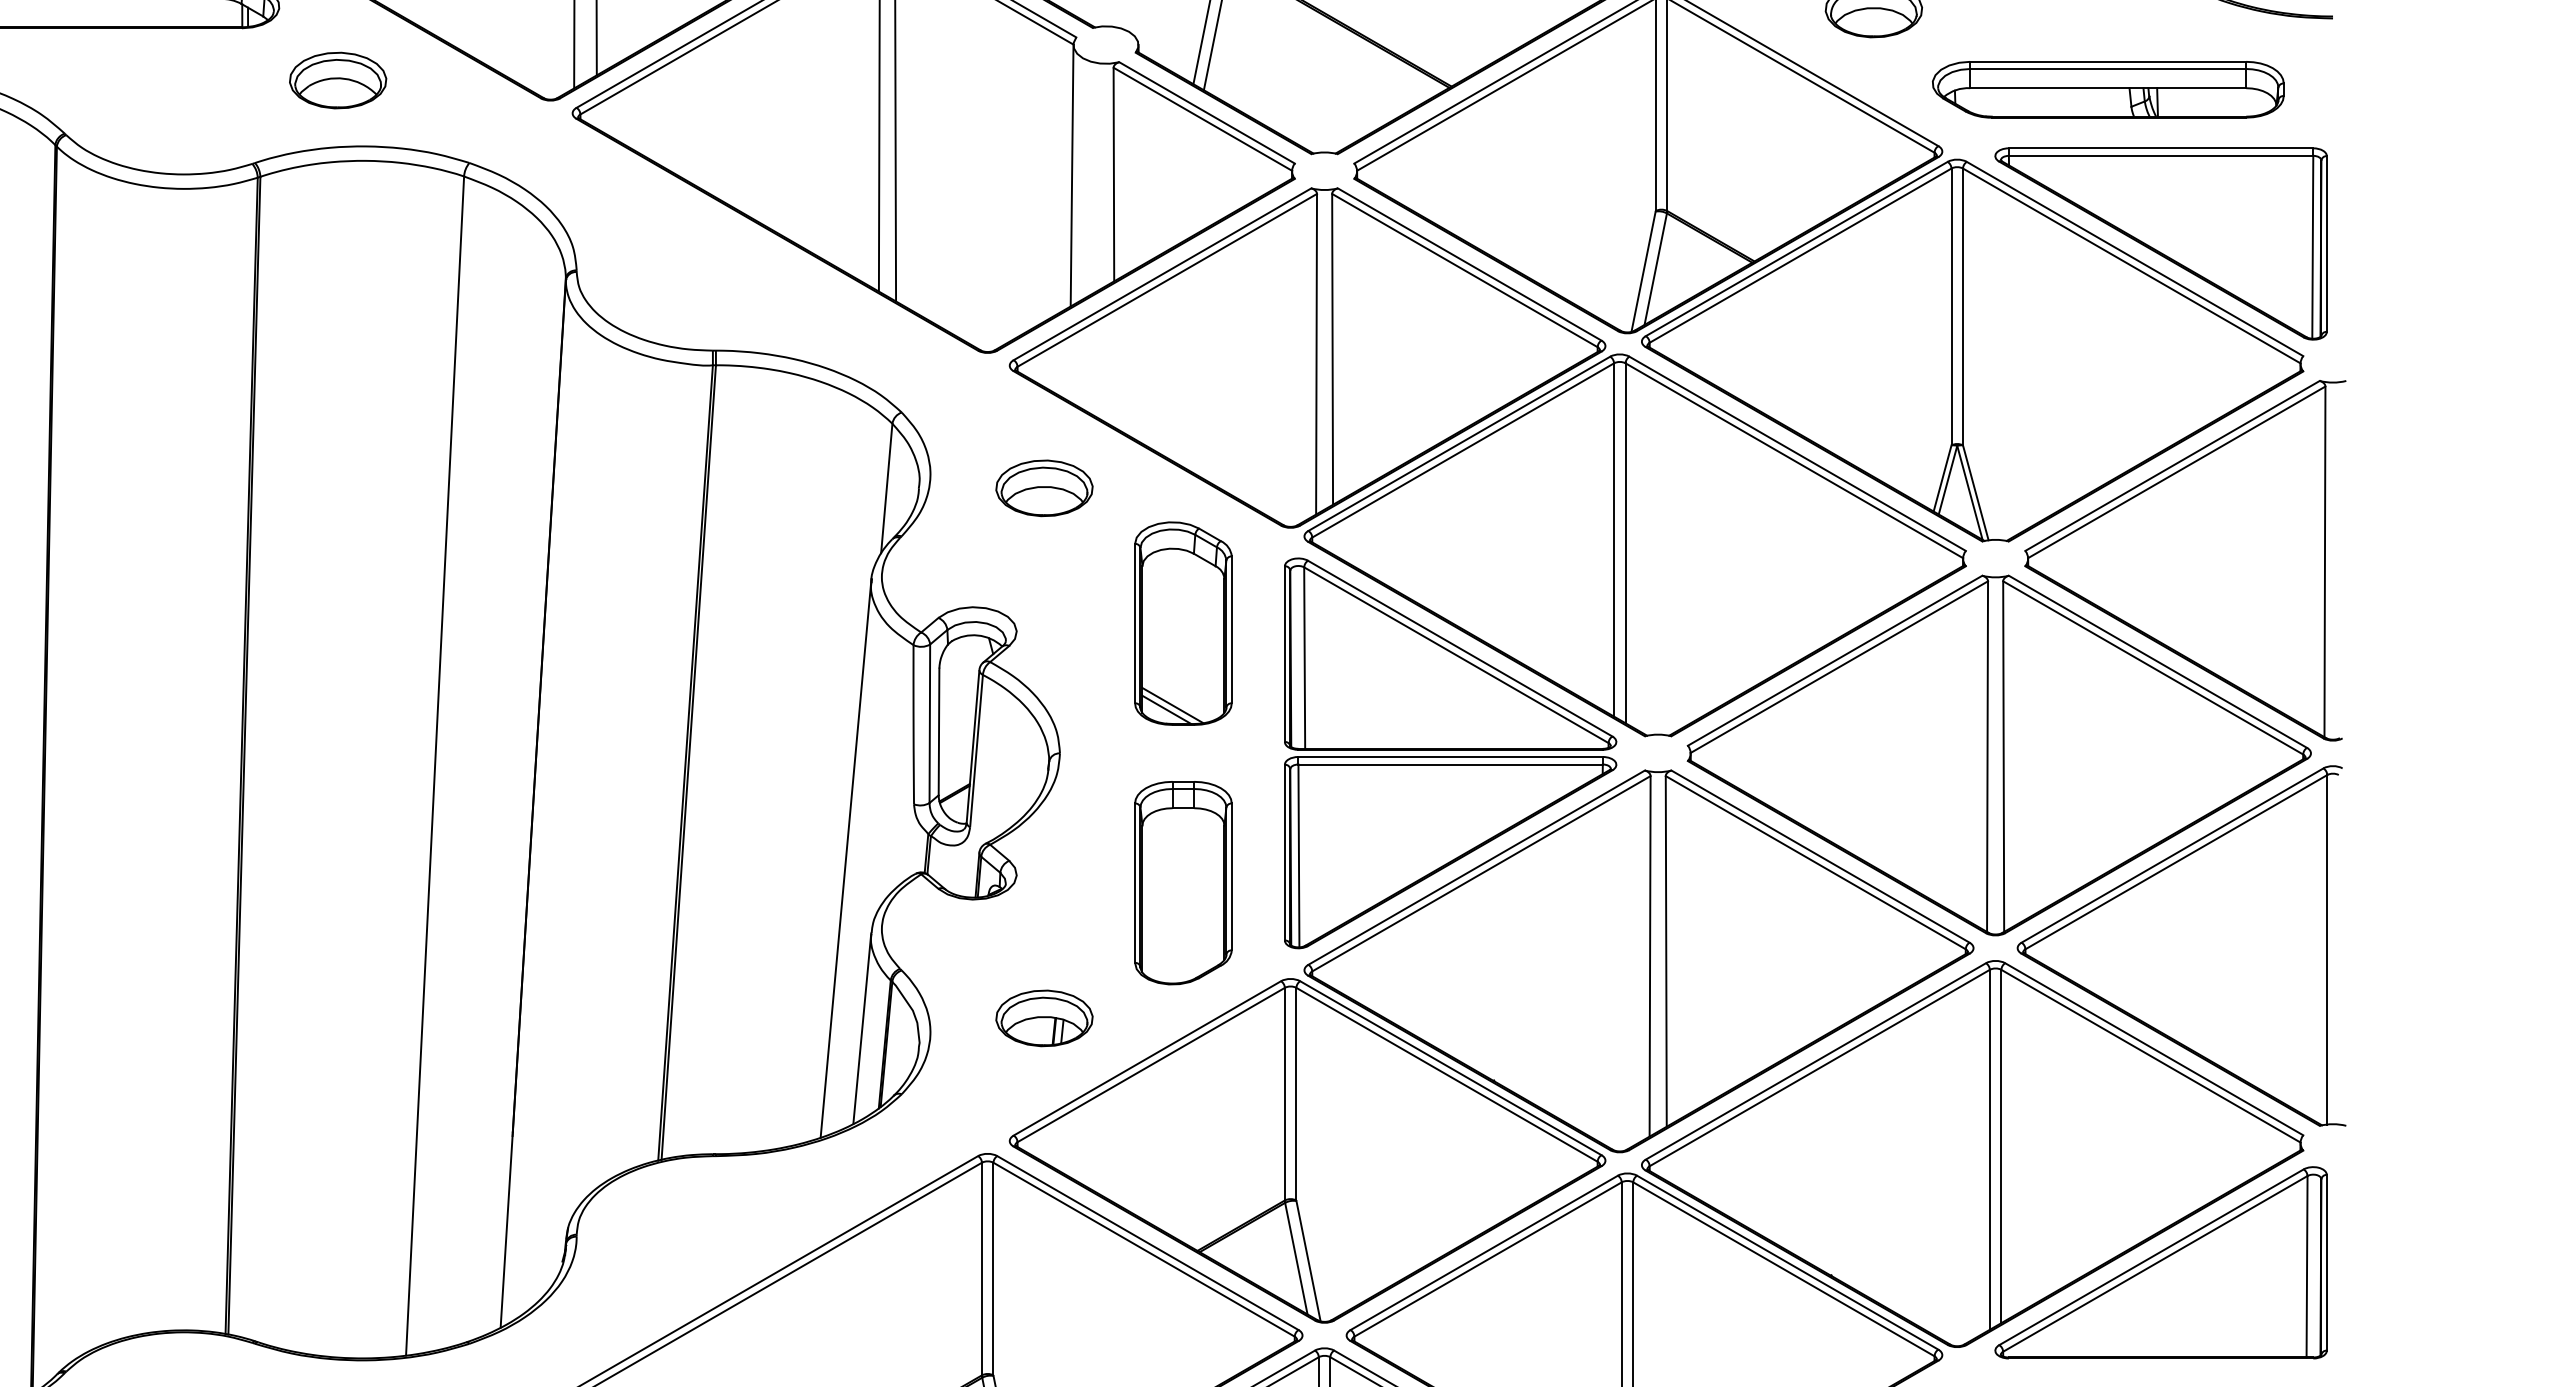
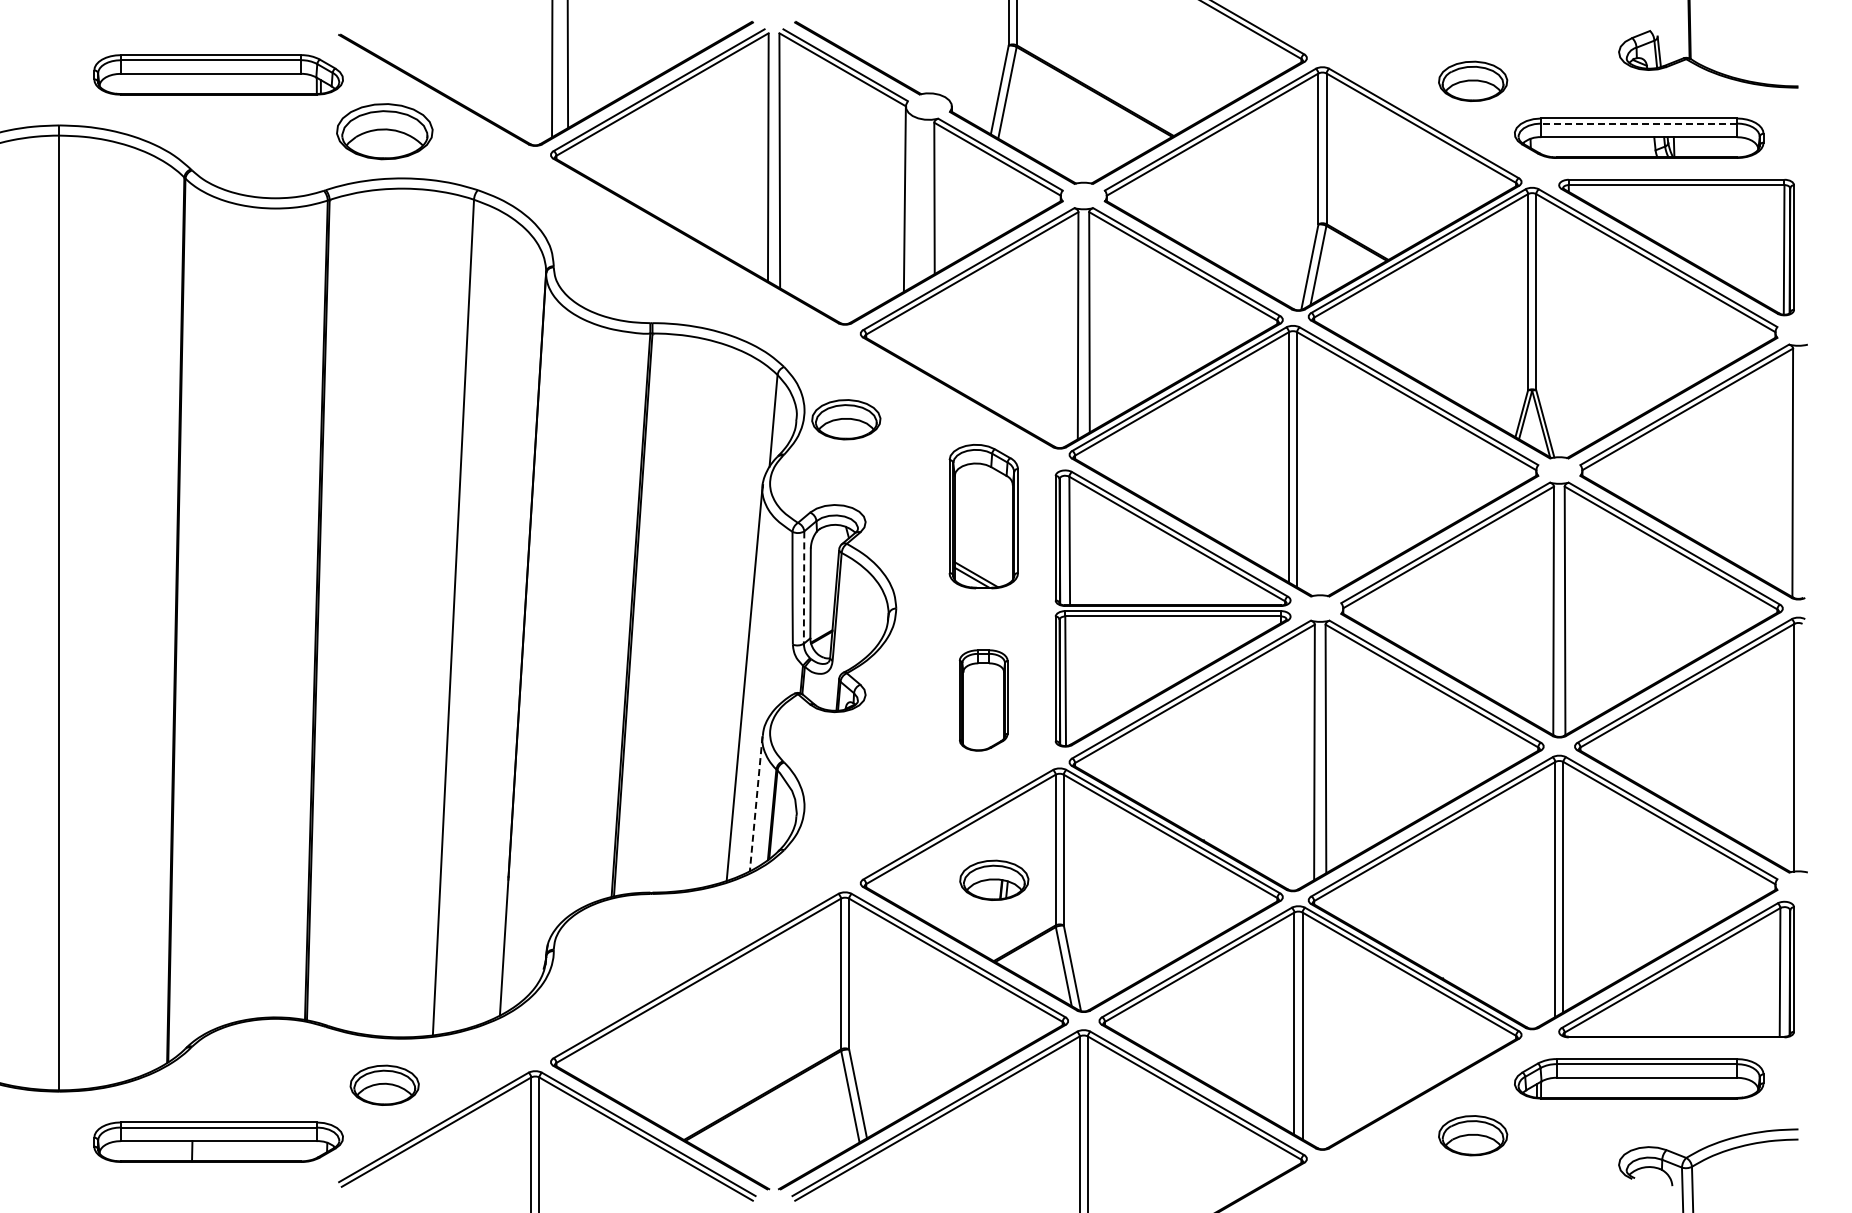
line: (2108, 68) -> (1639, 123), solid -> dashed
part: (337, 80) -> (384, 131), size x1.4
part: (1044, 488) -> (846, 419), moved
line: (930, 725) -> (804, 588), solid -> dashed
part: (1183, 883) -> (983, 700), size x0.7
part: (1044, 1017) -> (994, 879), moved
line: (862, 1028) -> (756, 803), solid -> dashed

